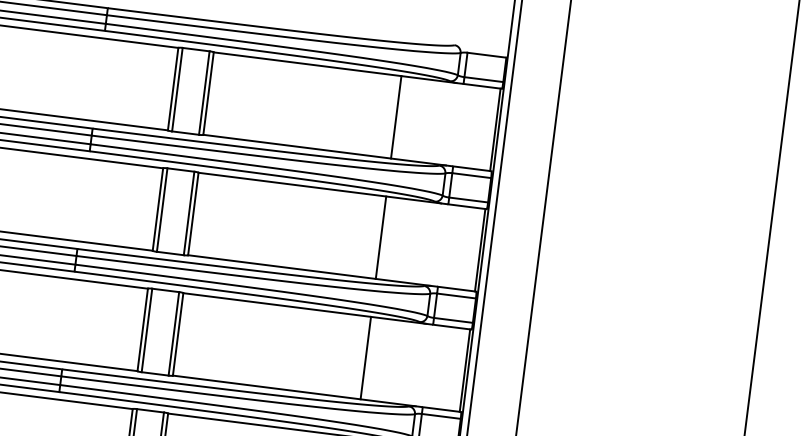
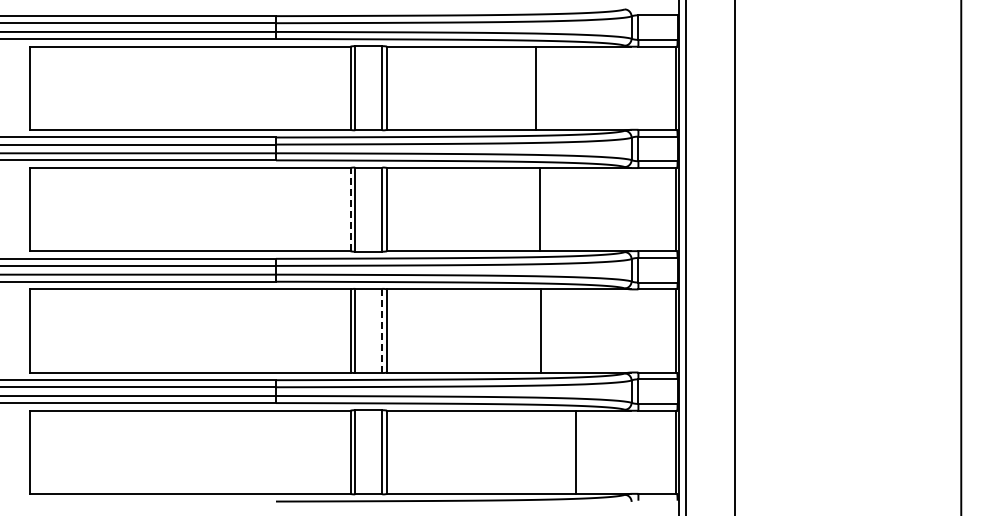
line: (396, 116) -> (535, 87), moved
line: (157, 209) -> (350, 209), solid -> dashed
line: (380, 237) -> (539, 209), moved
line: (174, 333) -> (382, 330), solid -> dashed
line: (365, 357) -> (540, 330), moved

